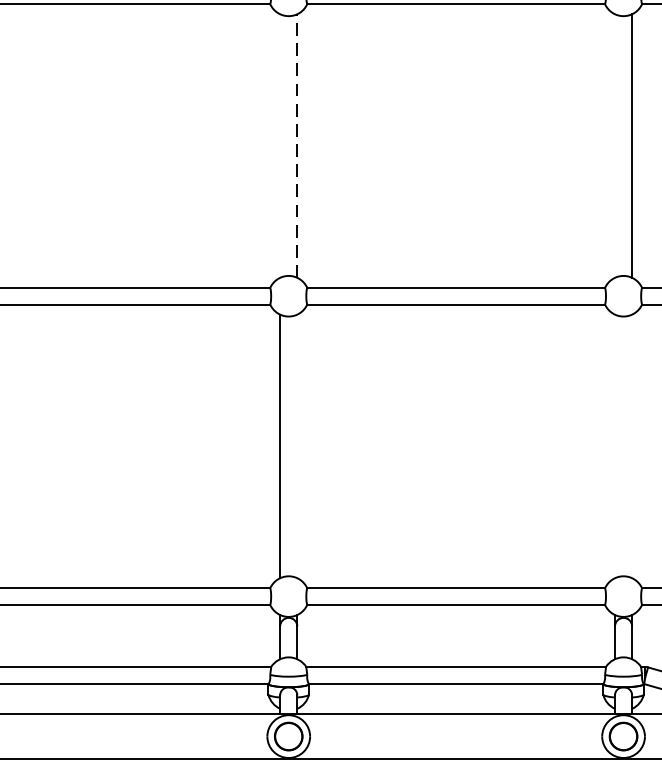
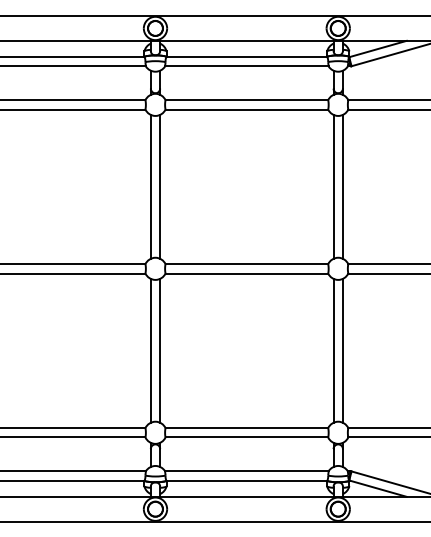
line: (279, 145) -> (150, 186), added
line: (297, 145) -> (160, 186), dashed -> solid
line: (614, 145) -> (333, 186), added
line: (297, 445) -> (160, 350), added
line: (614, 445) -> (333, 350), added
line: (631, 445) -> (342, 350), added

